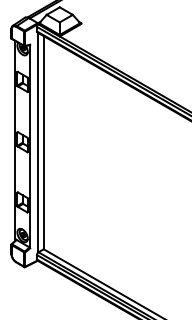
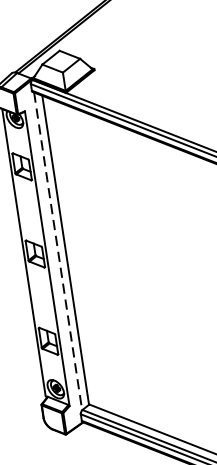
line: (38, 142) -> (58, 251), solid -> dashed

